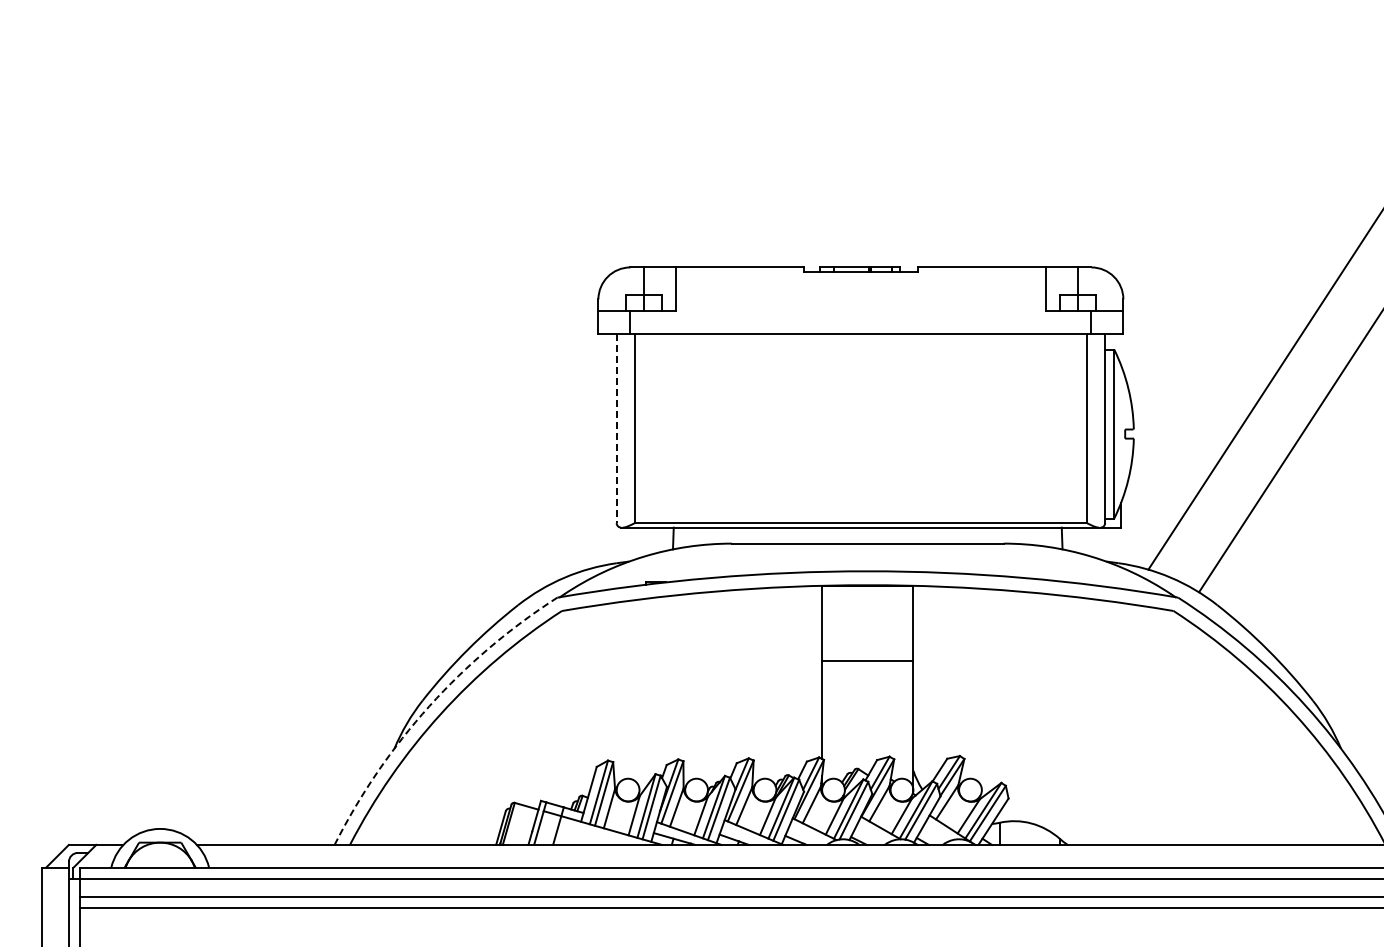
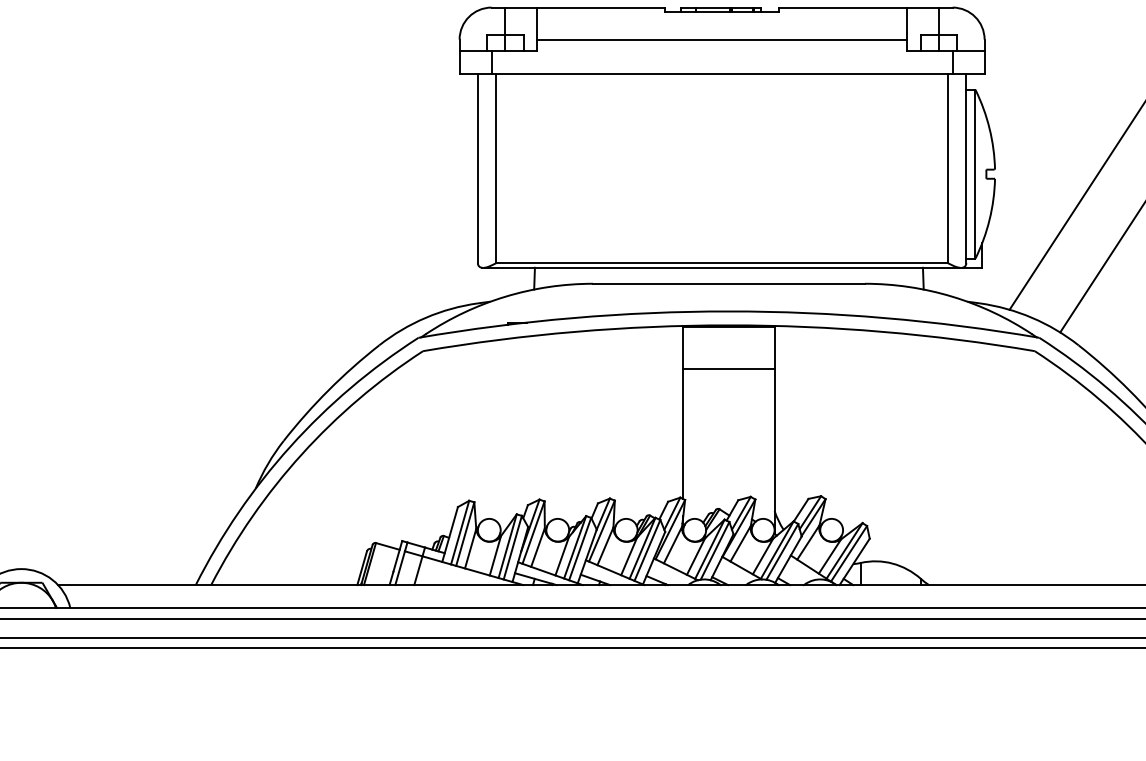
line: (860, 299) -> (721, 39), added
line: (616, 428) -> (477, 168), dashed -> solid
line: (867, 660) -> (728, 368), moved
arc: (429, 706) -> (290, 446), dashed -> solid

